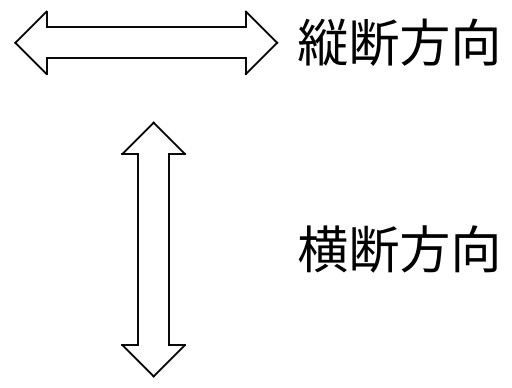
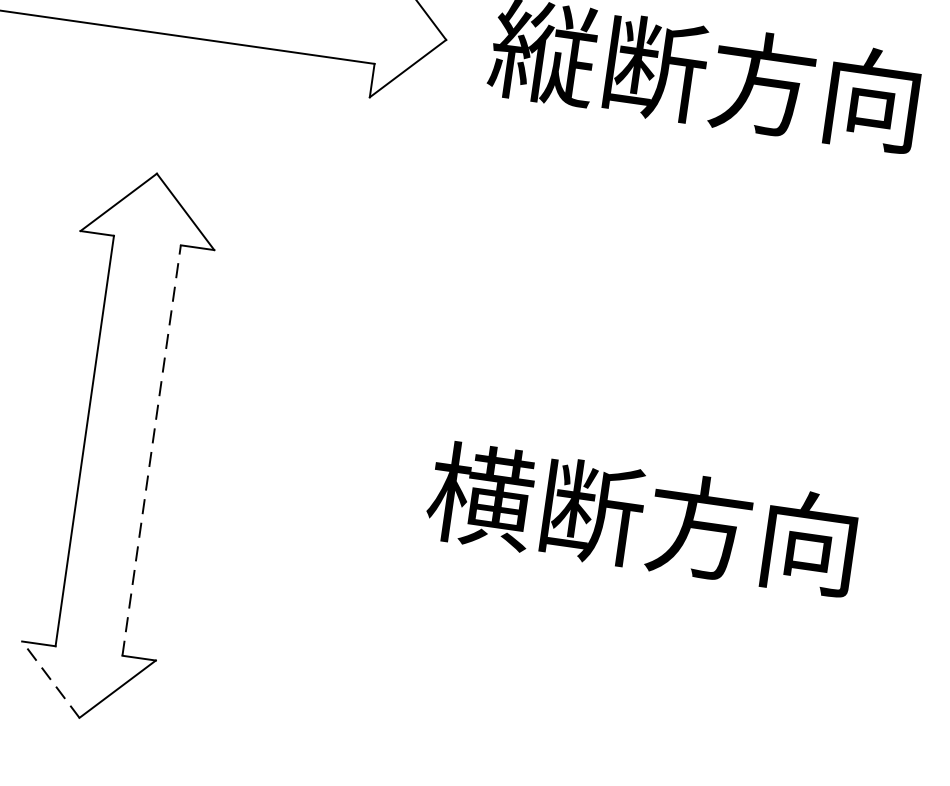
line: (169, 249) -> (152, 450), solid -> dashed
line: (137, 360) -> (49, 678), solid -> dashed

